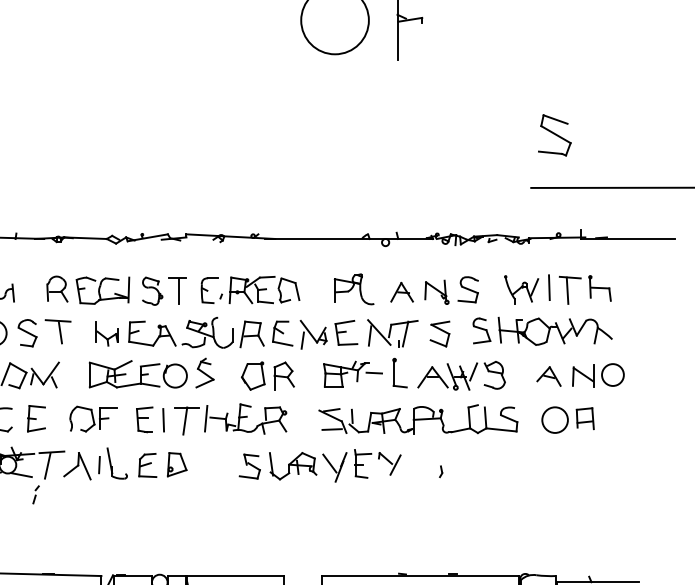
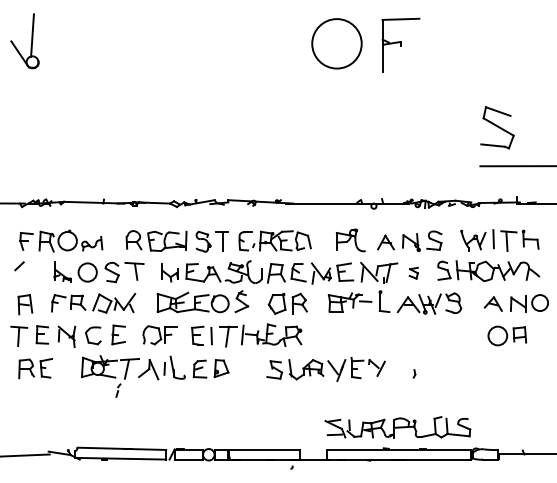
part: (554, 134) -> (497, 127), size x1.4
part: (439, 334) -> (413, 273), size x0.6
part: (417, 419) -> (397, 427), moved

